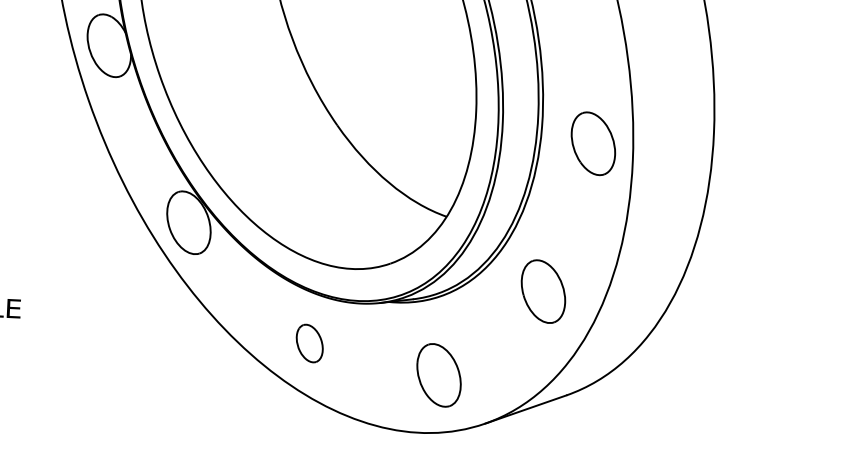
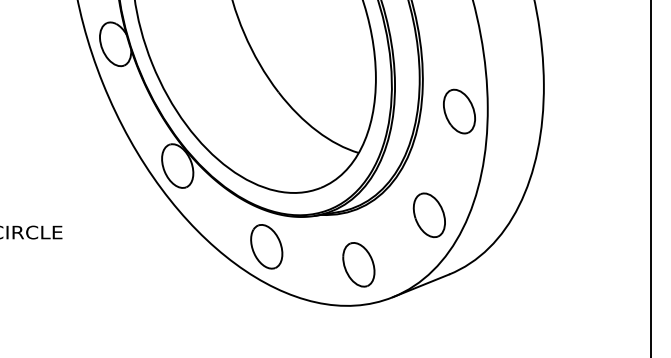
part: (593, 143) -> (459, 111), moved
part: (542, 291) -> (428, 215), moved
part: (309, 343) -> (266, 246), size x1.67

